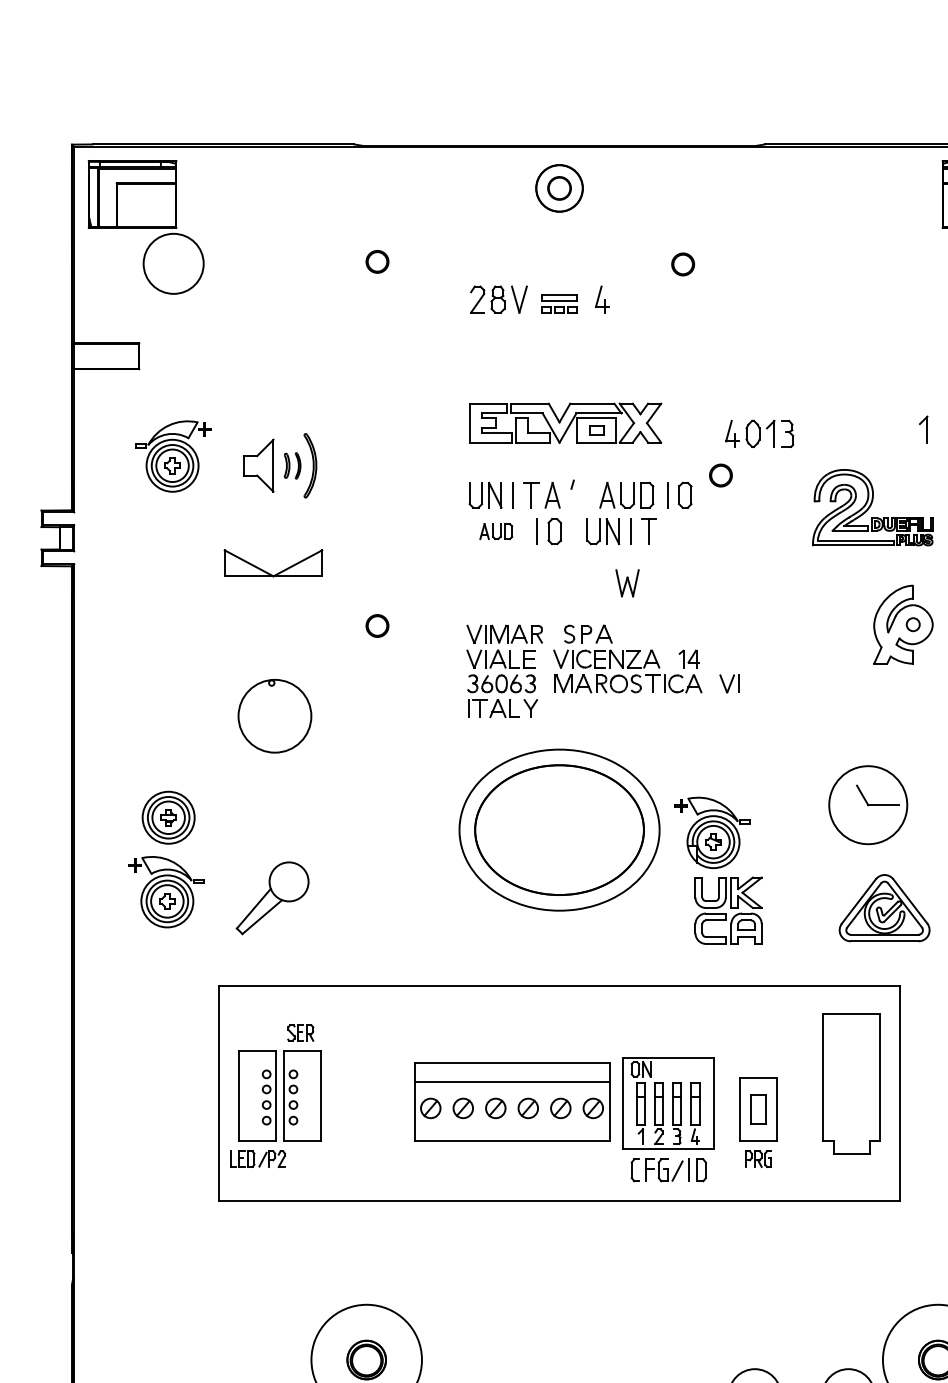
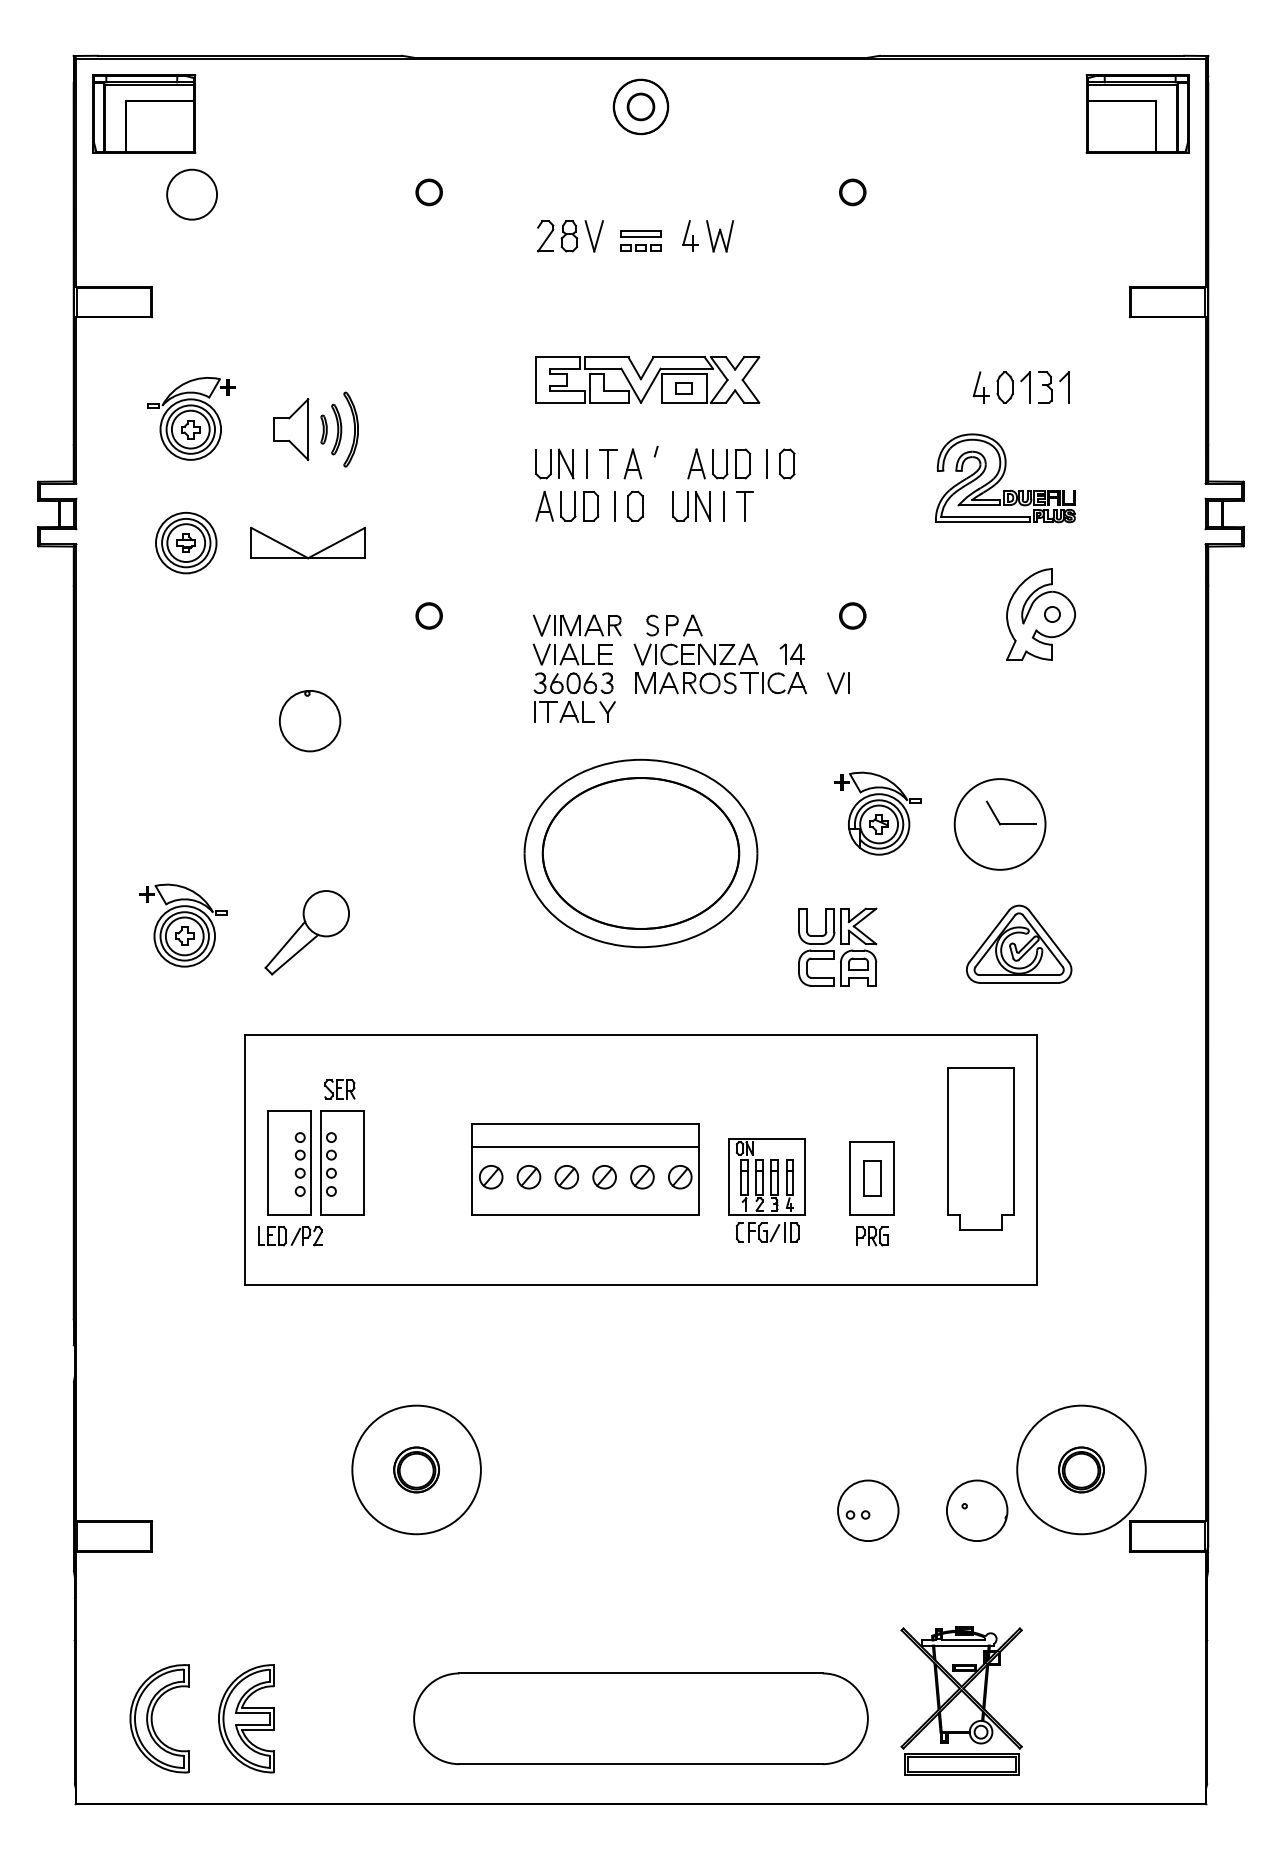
circle: (174, 263) -> (192, 194), size x0.71
part: (682, 264) -> (852, 192), moved
part: (759, 433) -> (1012, 387), moved
part: (297, 465) -> (336, 429), size x1.67
circle: (720, 475) -> (852, 615), moved
part: (496, 531) -> (567, 505), size x1.67
part: (627, 583) -> (719, 236), moved
part: (275, 716) -> (310, 721), size x0.71
part: (168, 818) -> (186, 543), moved
part: (712, 832) -> (877, 813), moved
part: (667, 1119) -> (766, 1190), size x0.71

